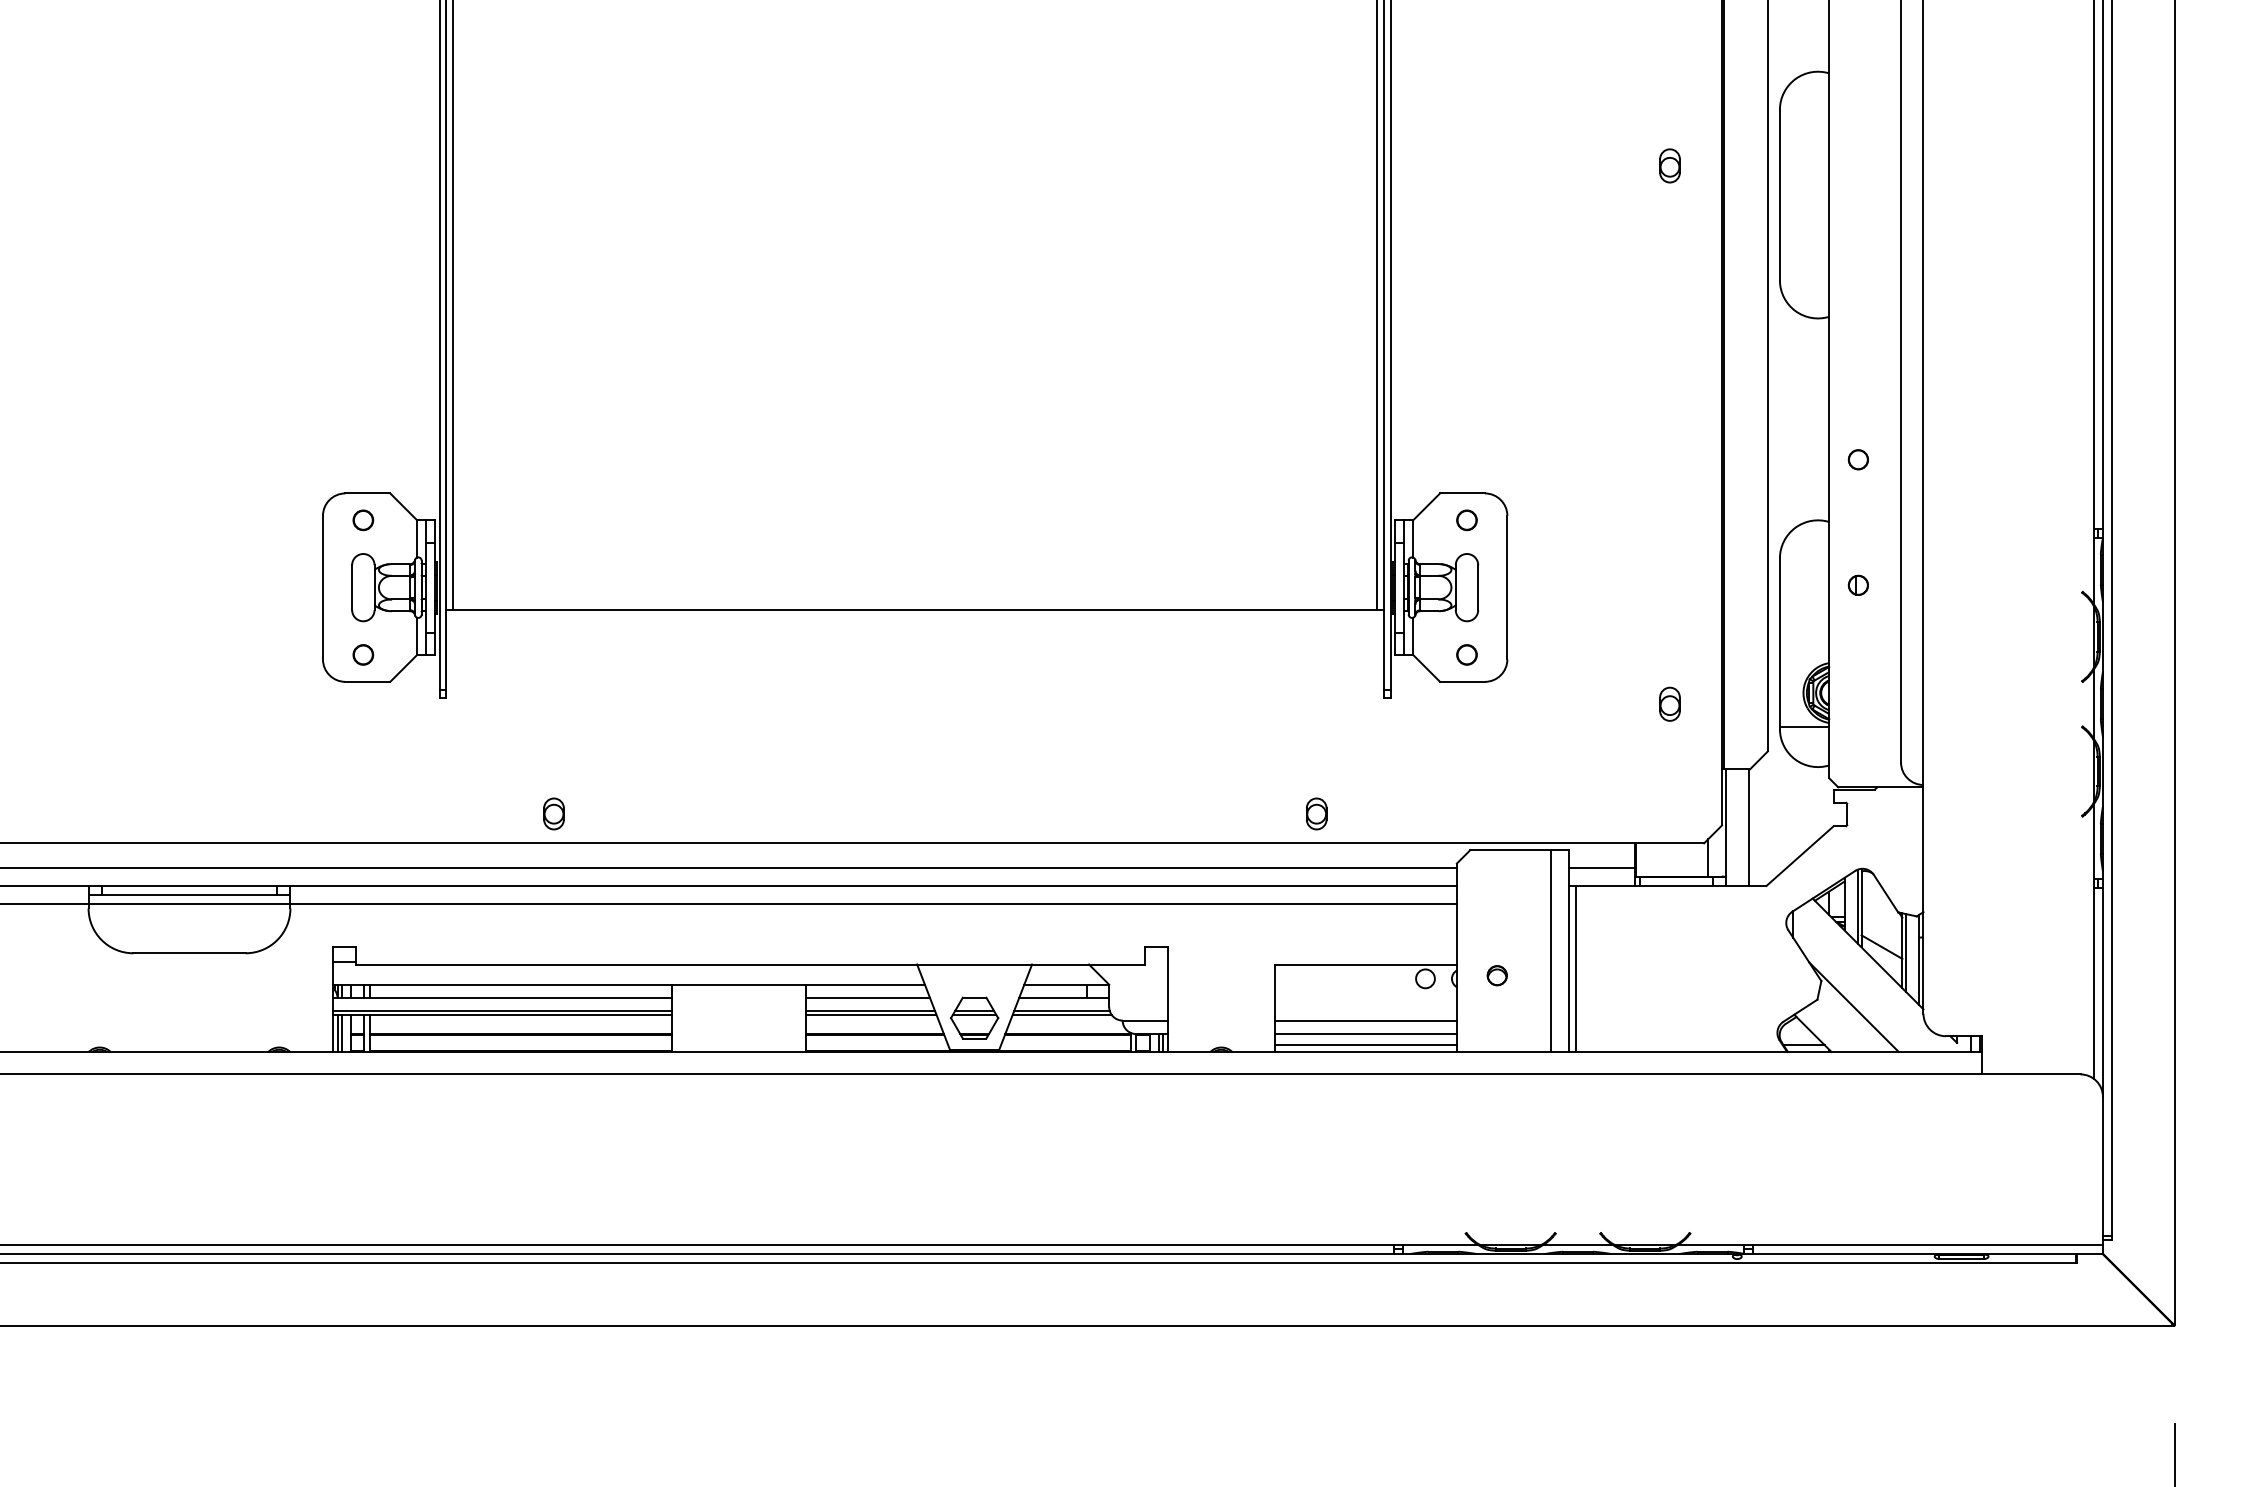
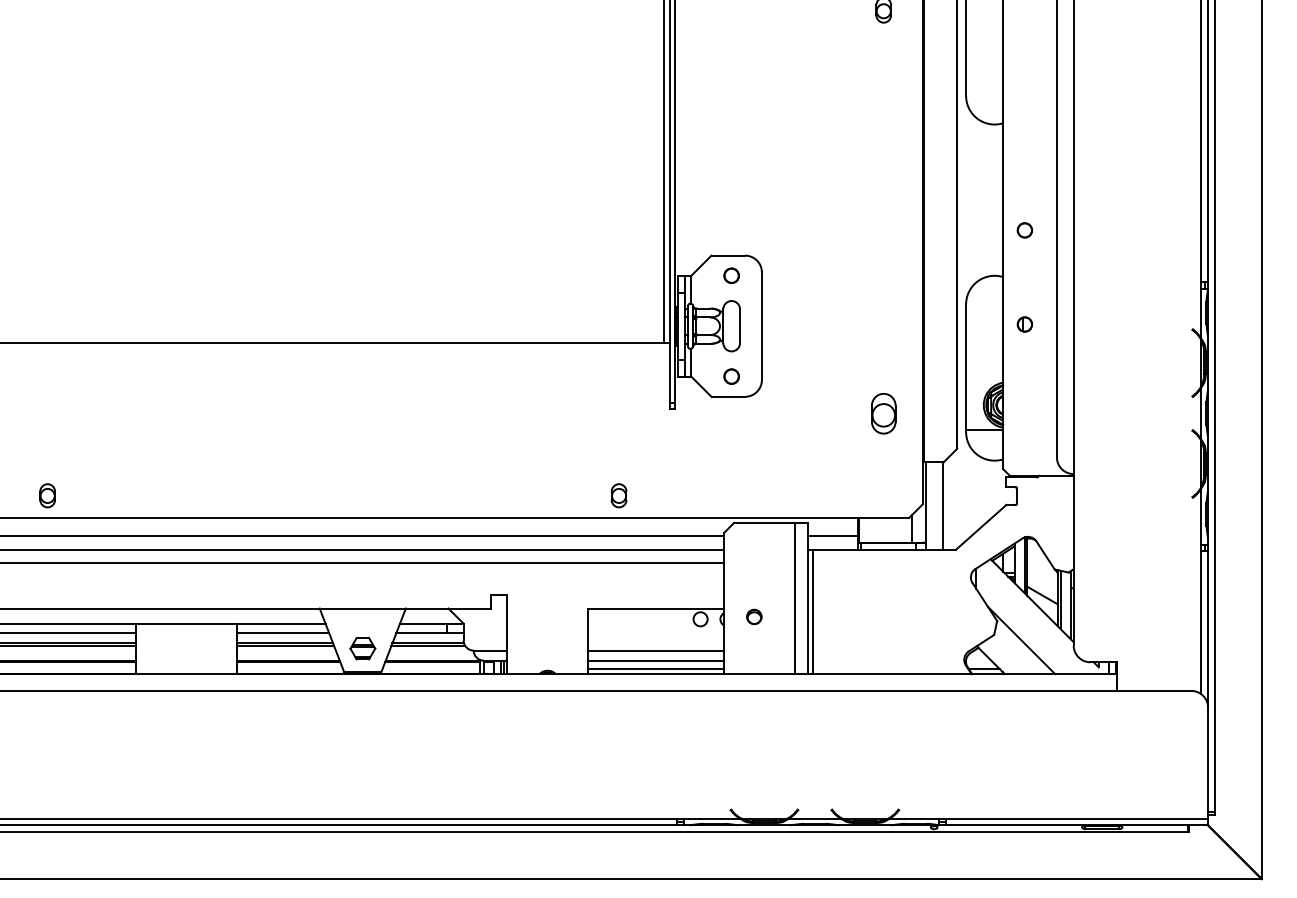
part: (1669, 703) -> (883, 413), size x1.6
part: (974, 1017) -> (362, 648), size x0.7

